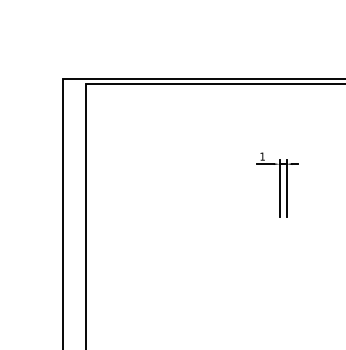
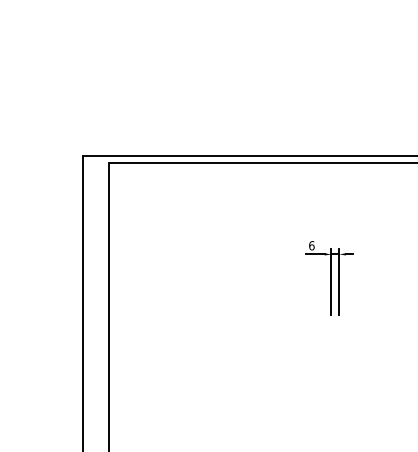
text: (262, 156) -> (311, 245), 1 -> 6

